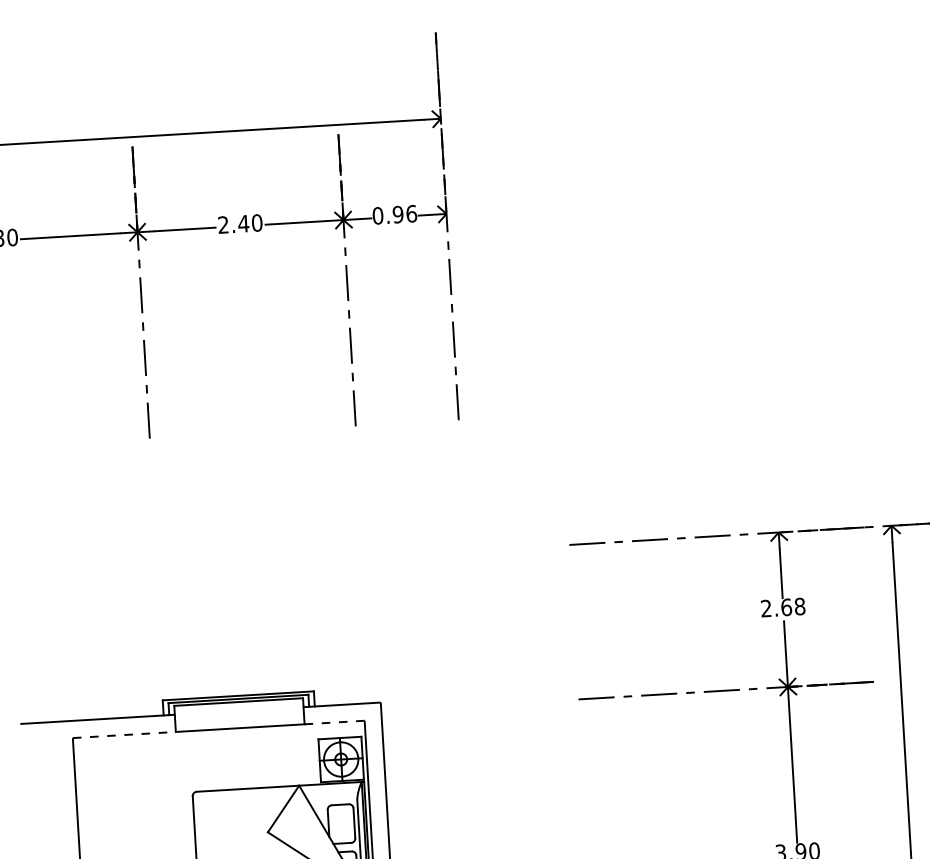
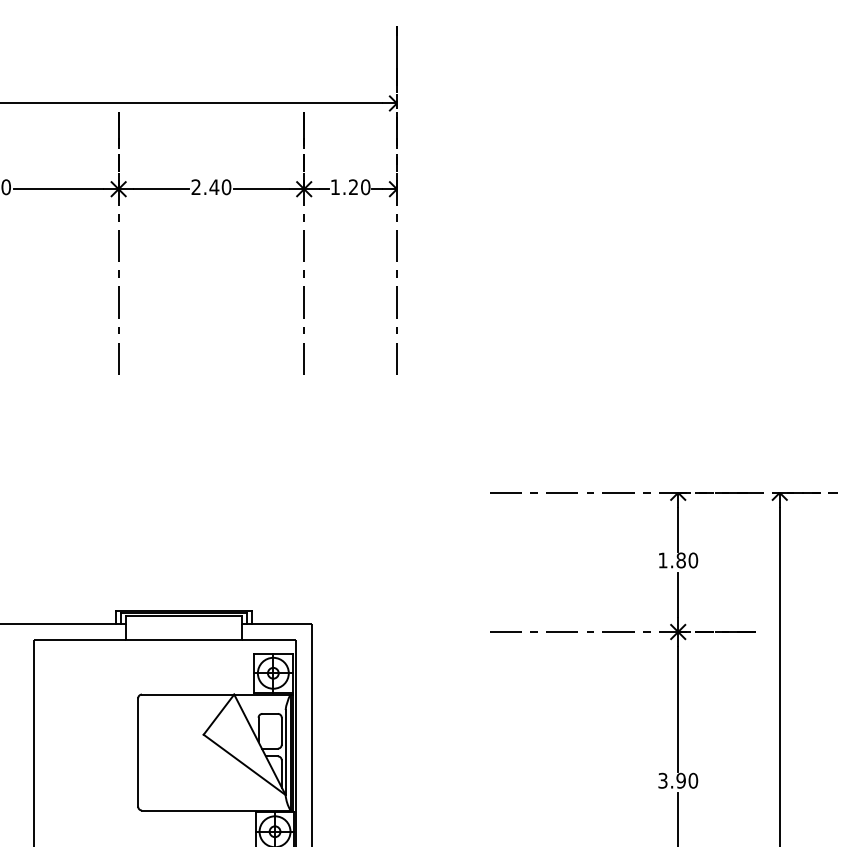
text: (394, 215) -> (350, 187), 0.96 -> 1.20
text: (783, 607) -> (678, 560), 2.68 -> 1.80
line: (334, 722) -> (269, 639), dashed -> solid
line: (124, 734) -> (80, 639), dashed -> solid

